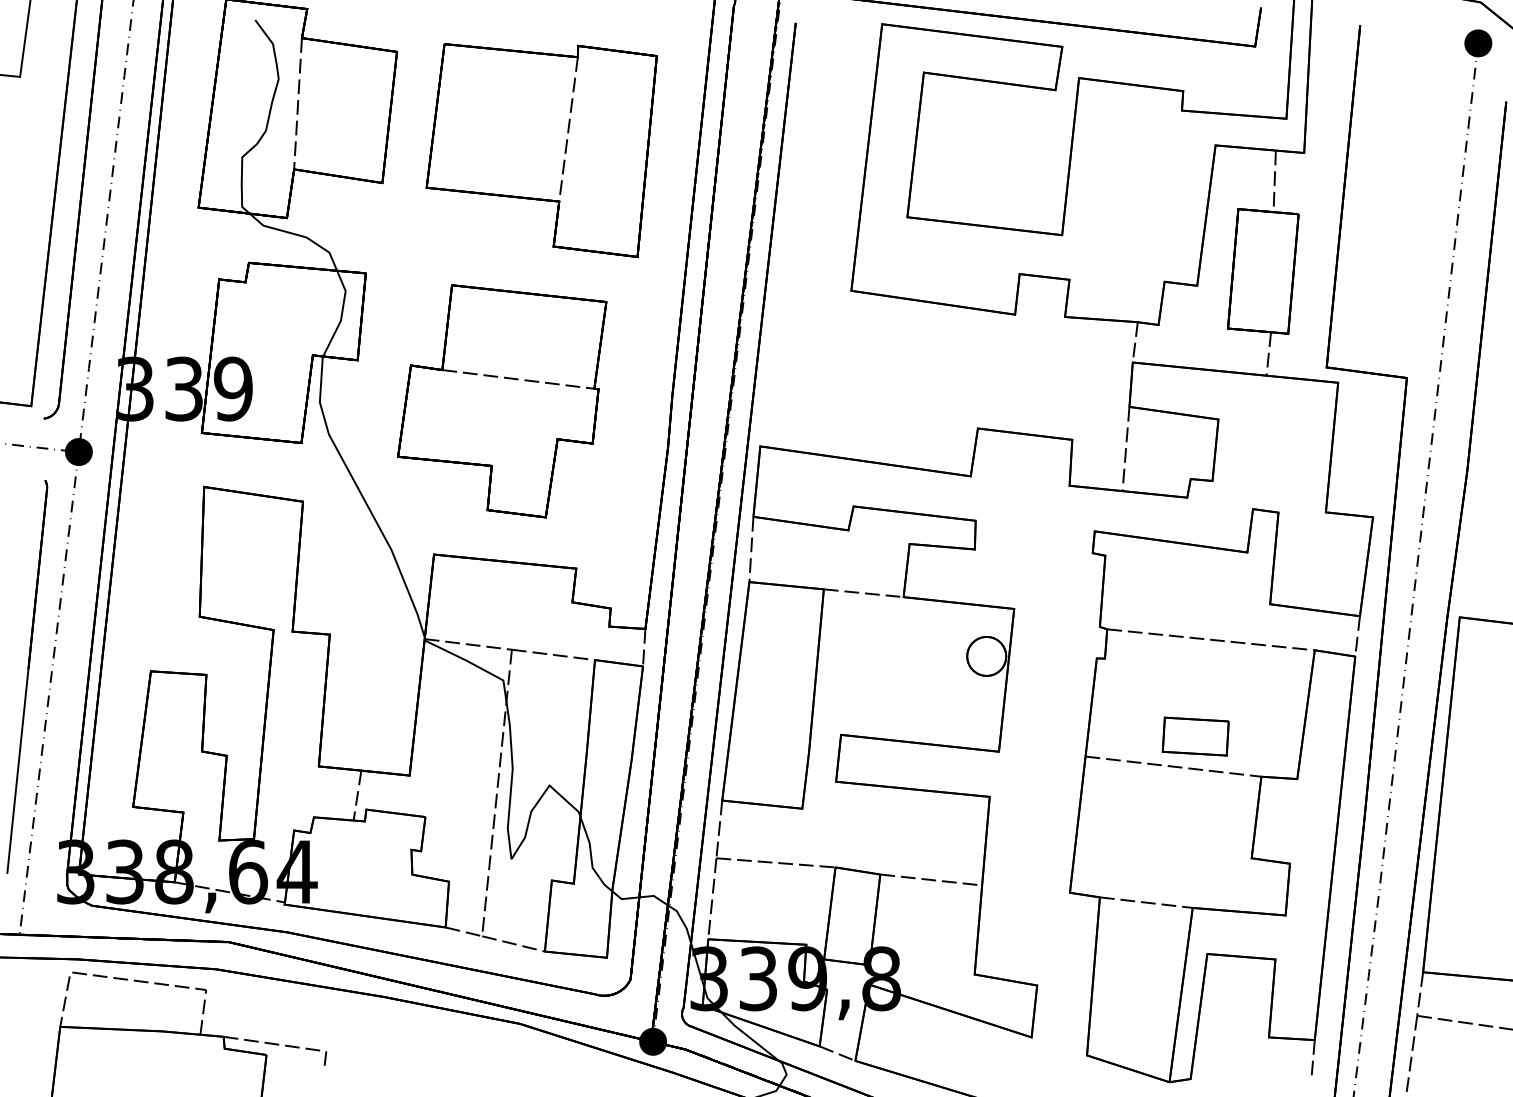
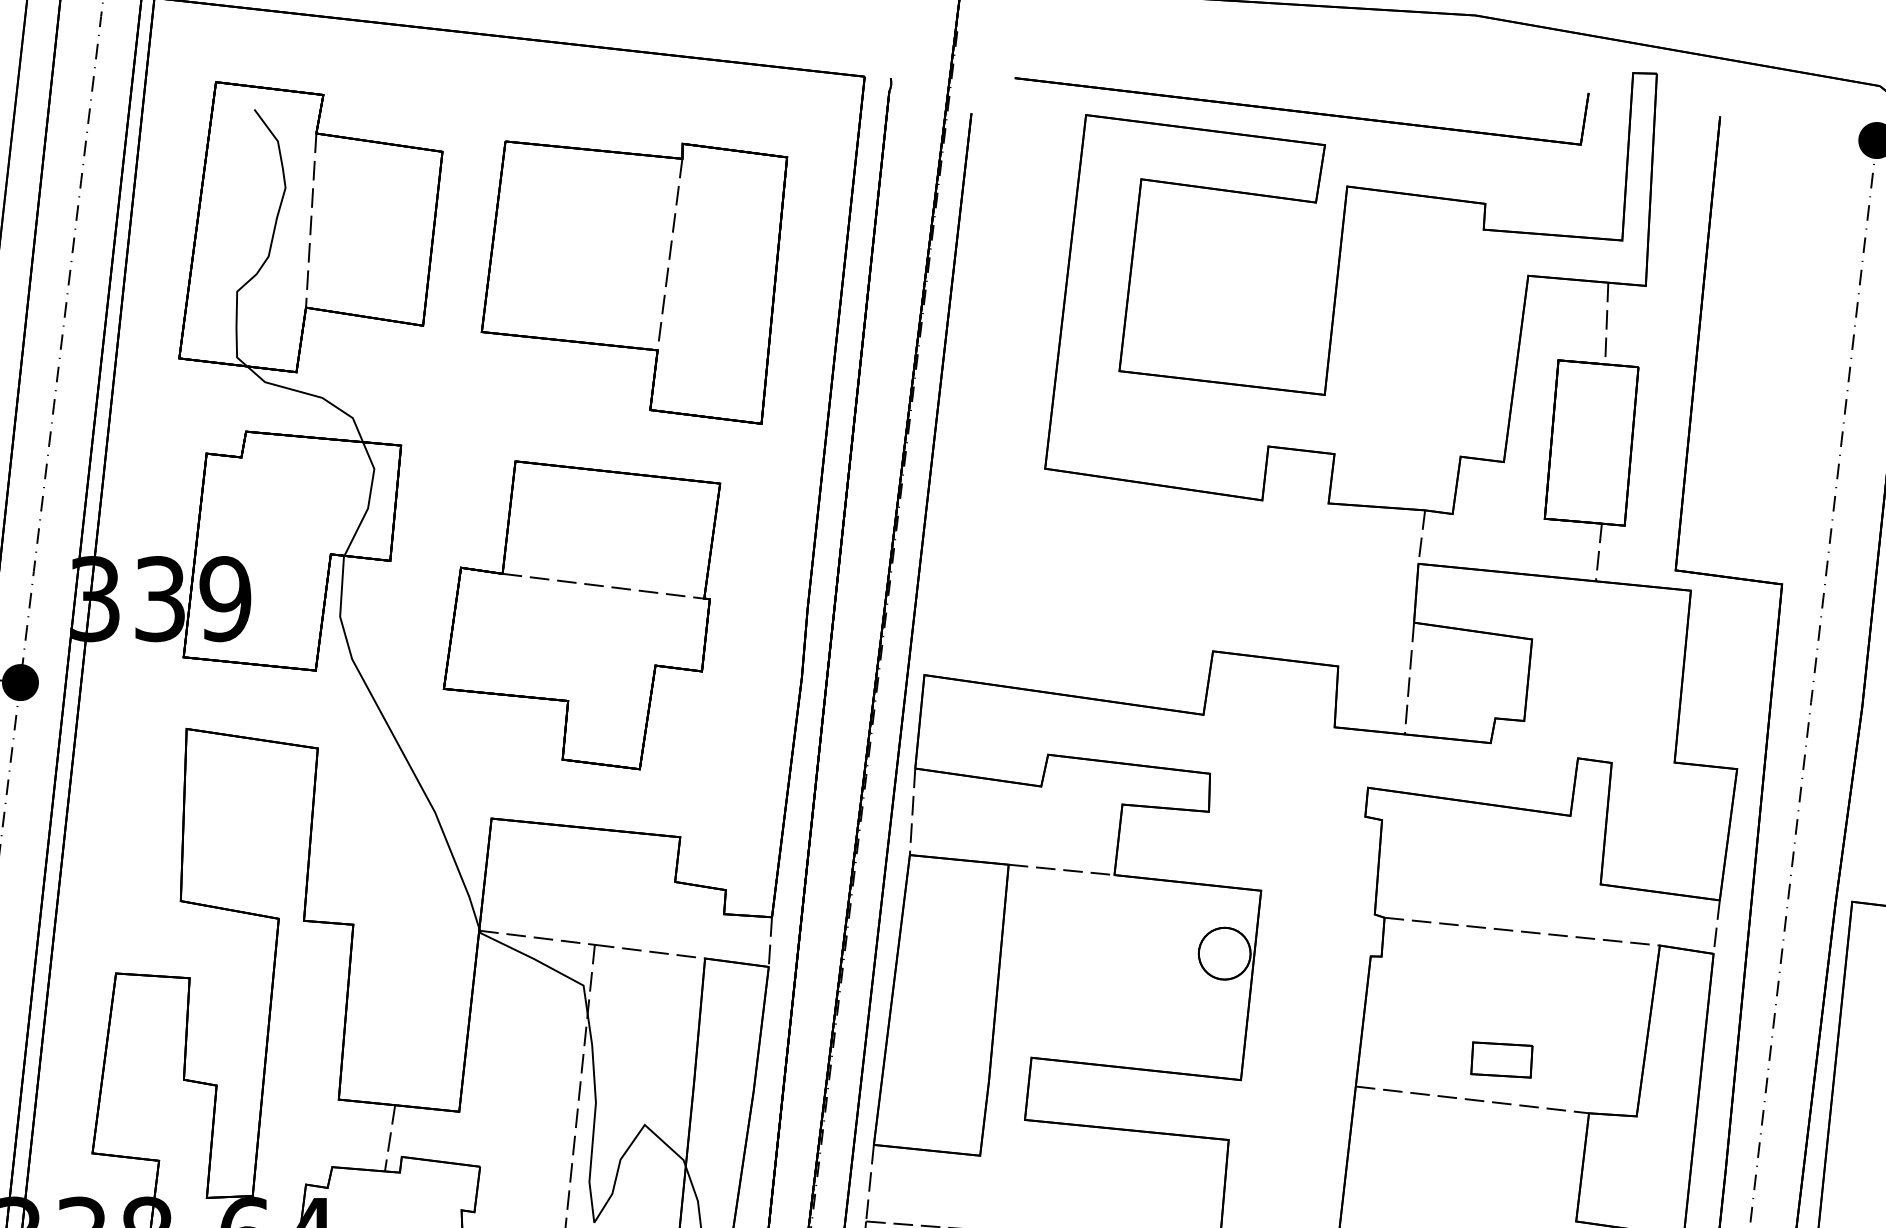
part: (1195, 736) -> (1501, 1059), size x0.7

